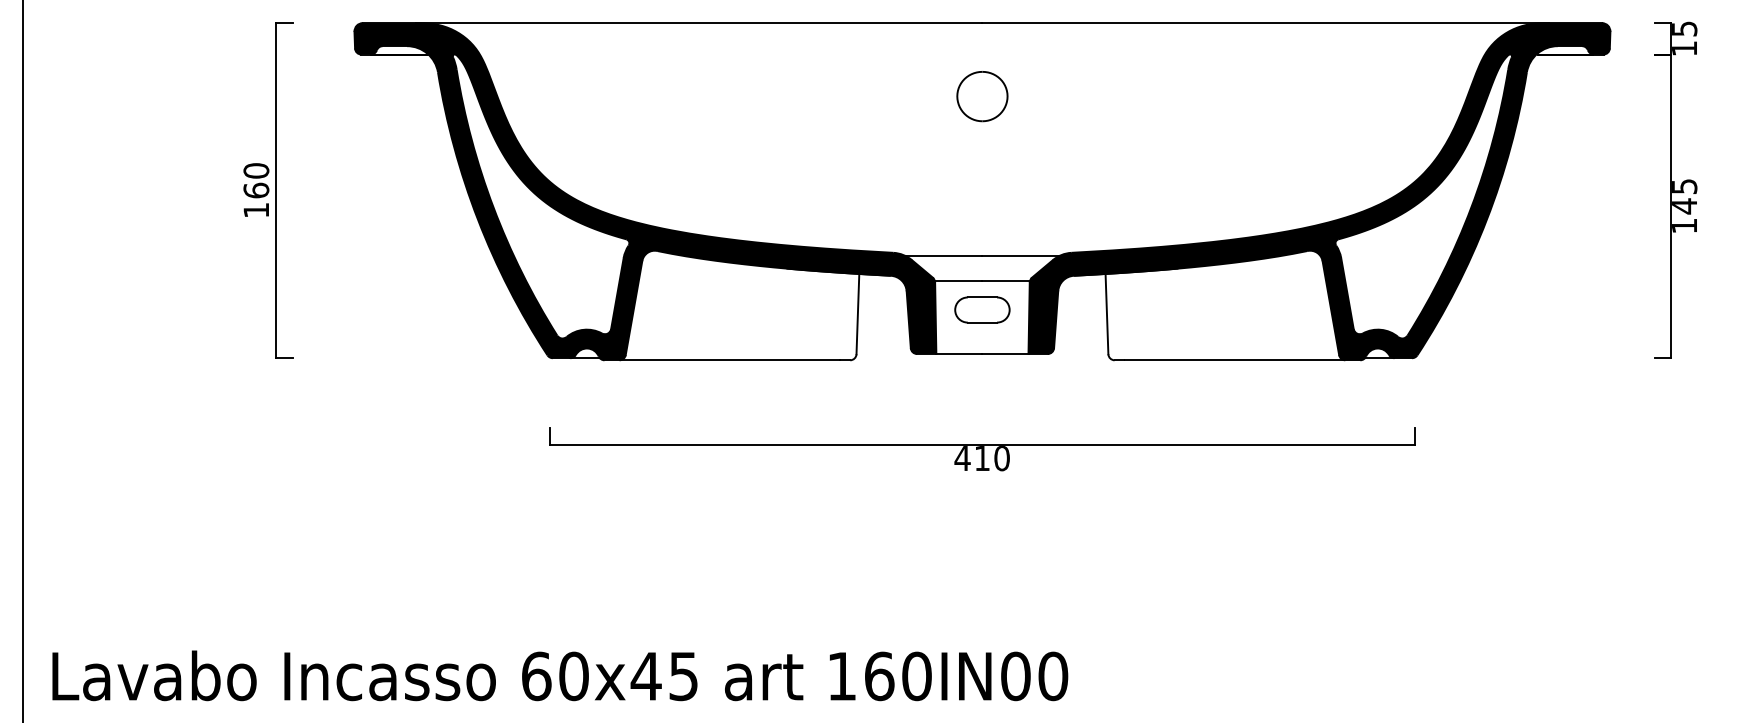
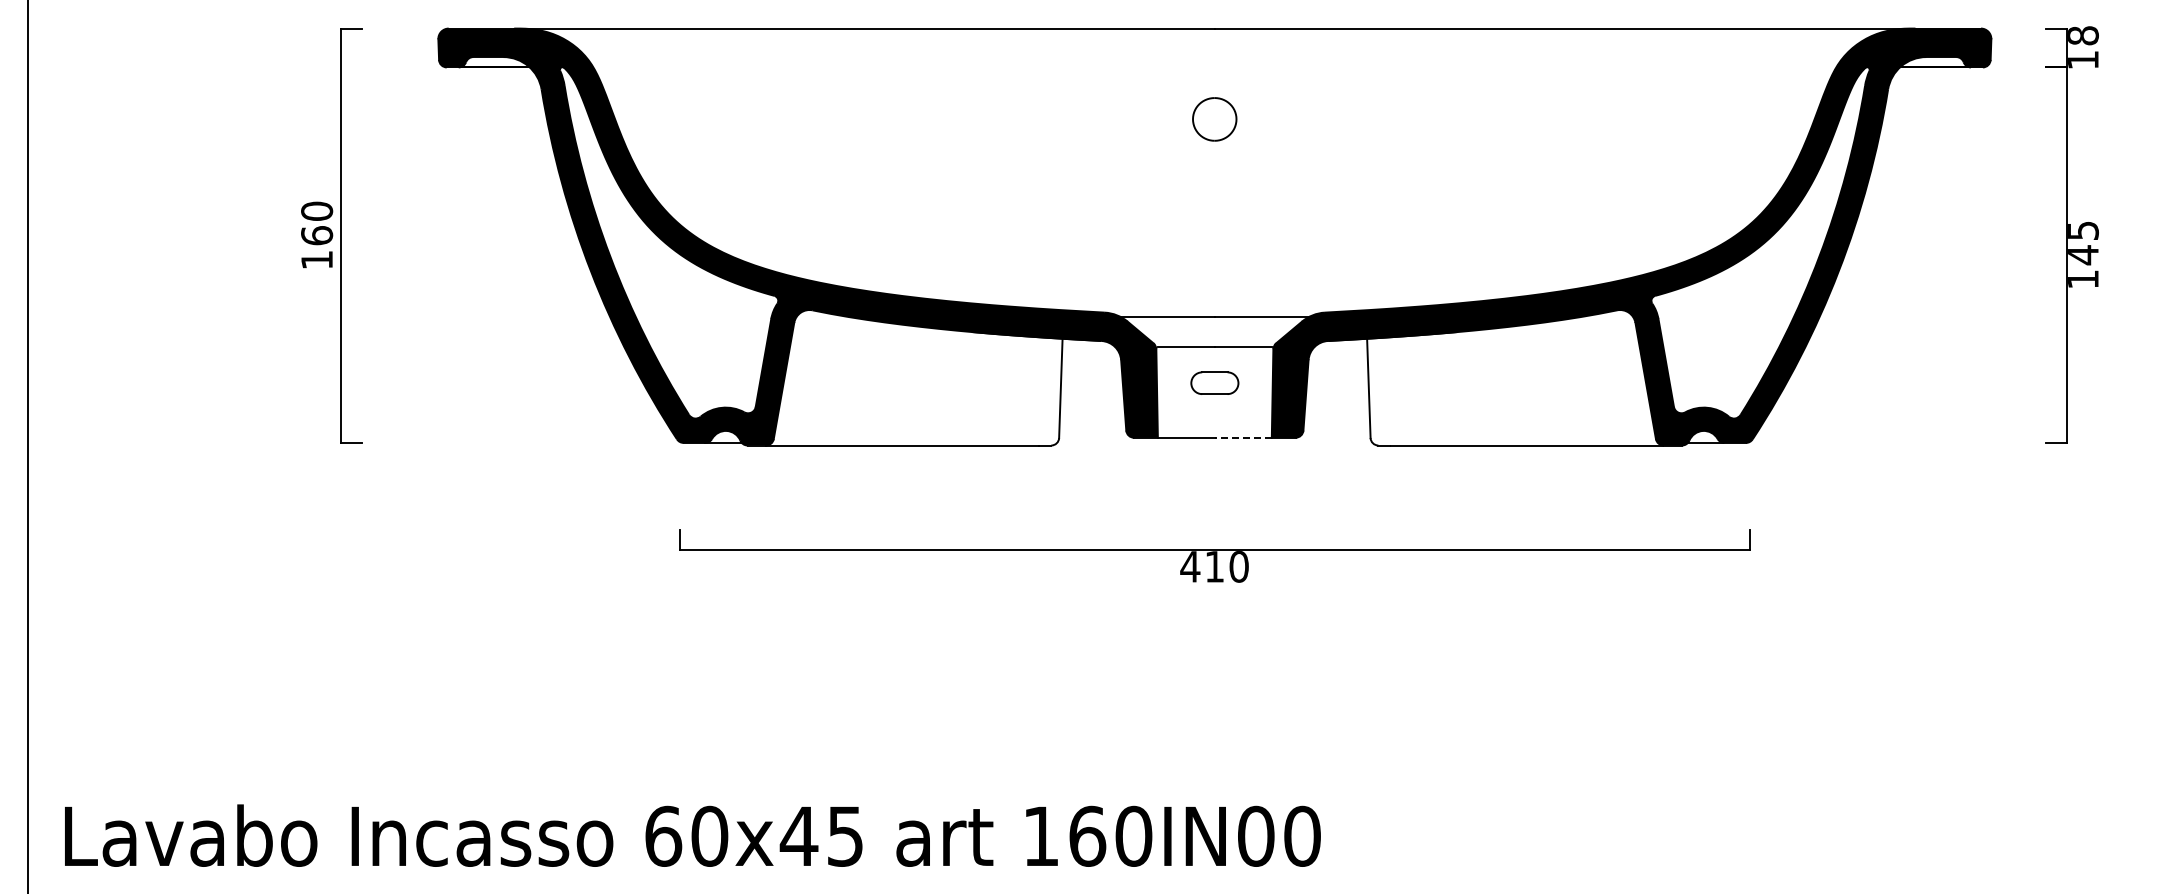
text: (1684, 28) -> (2083, 35), 15 -> 18
part: (982, 96) -> (1214, 119), size x0.7
part: (982, 309) -> (1214, 382), size x0.7
line: (1004, 353) -> (1242, 437), solid -> dashed

